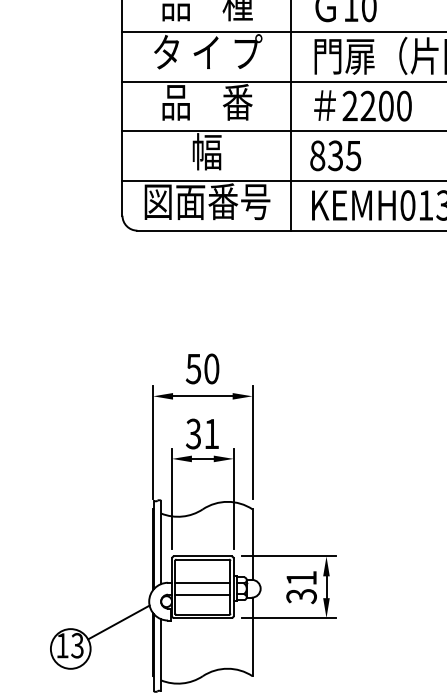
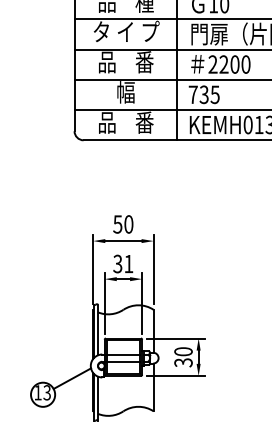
text: (316, 155) -> (192, 94), 835 -> 735
text: (207, 201) -> (126, 122), 図面番号 -> 品    番
text: (301, 577) -> (183, 351), 31 -> 30

